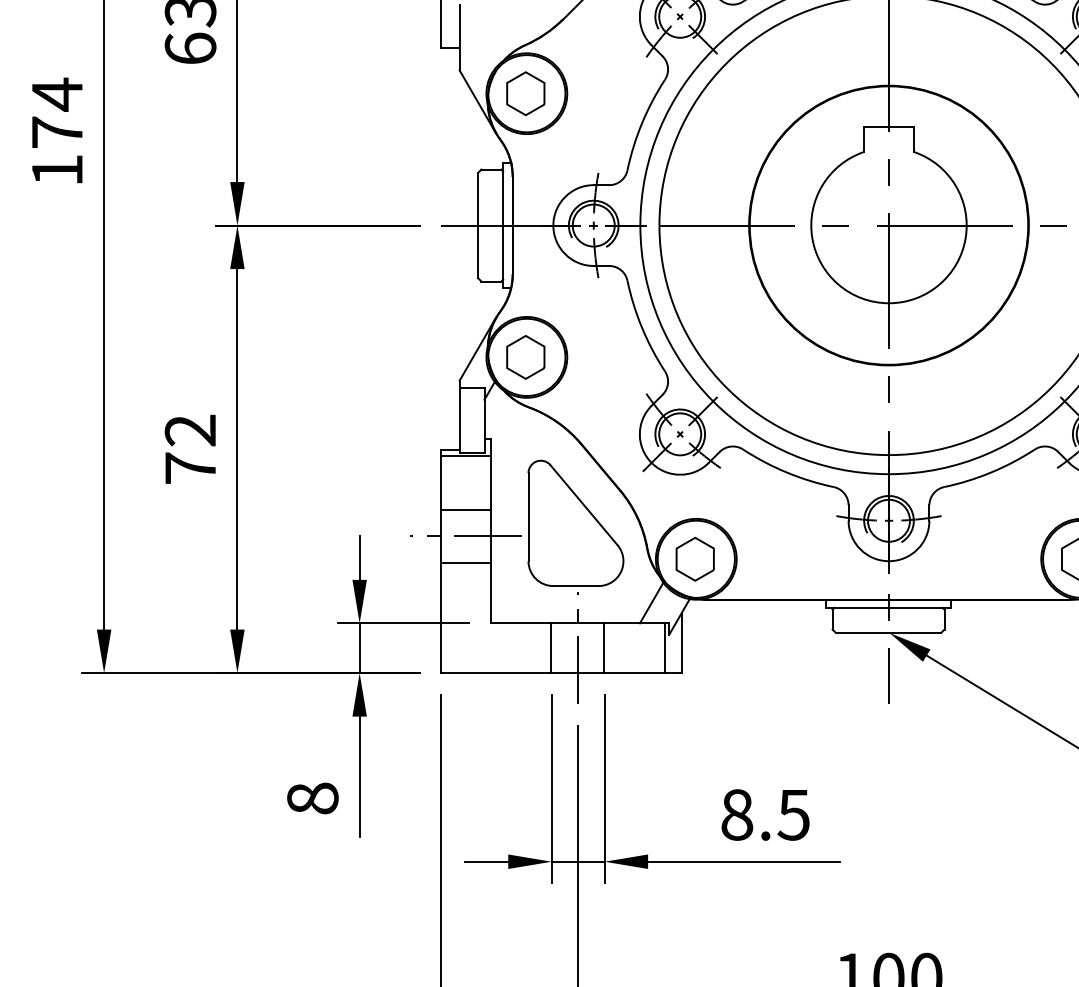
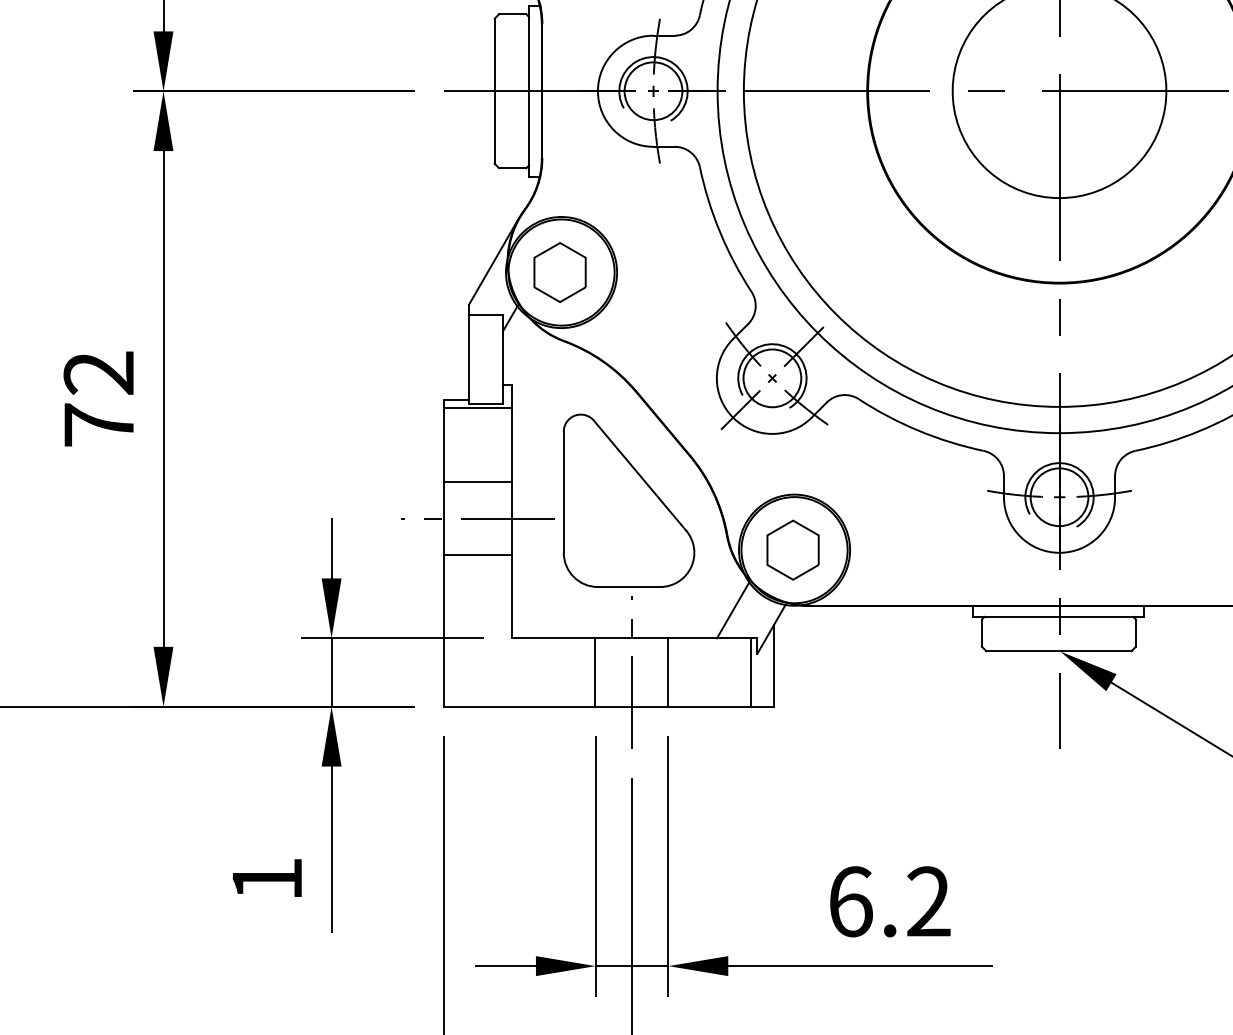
text: (312, 798) -> (266, 879), 8 -> 1
text: (765, 814) -> (889, 901), 8.5 -> 6.2

